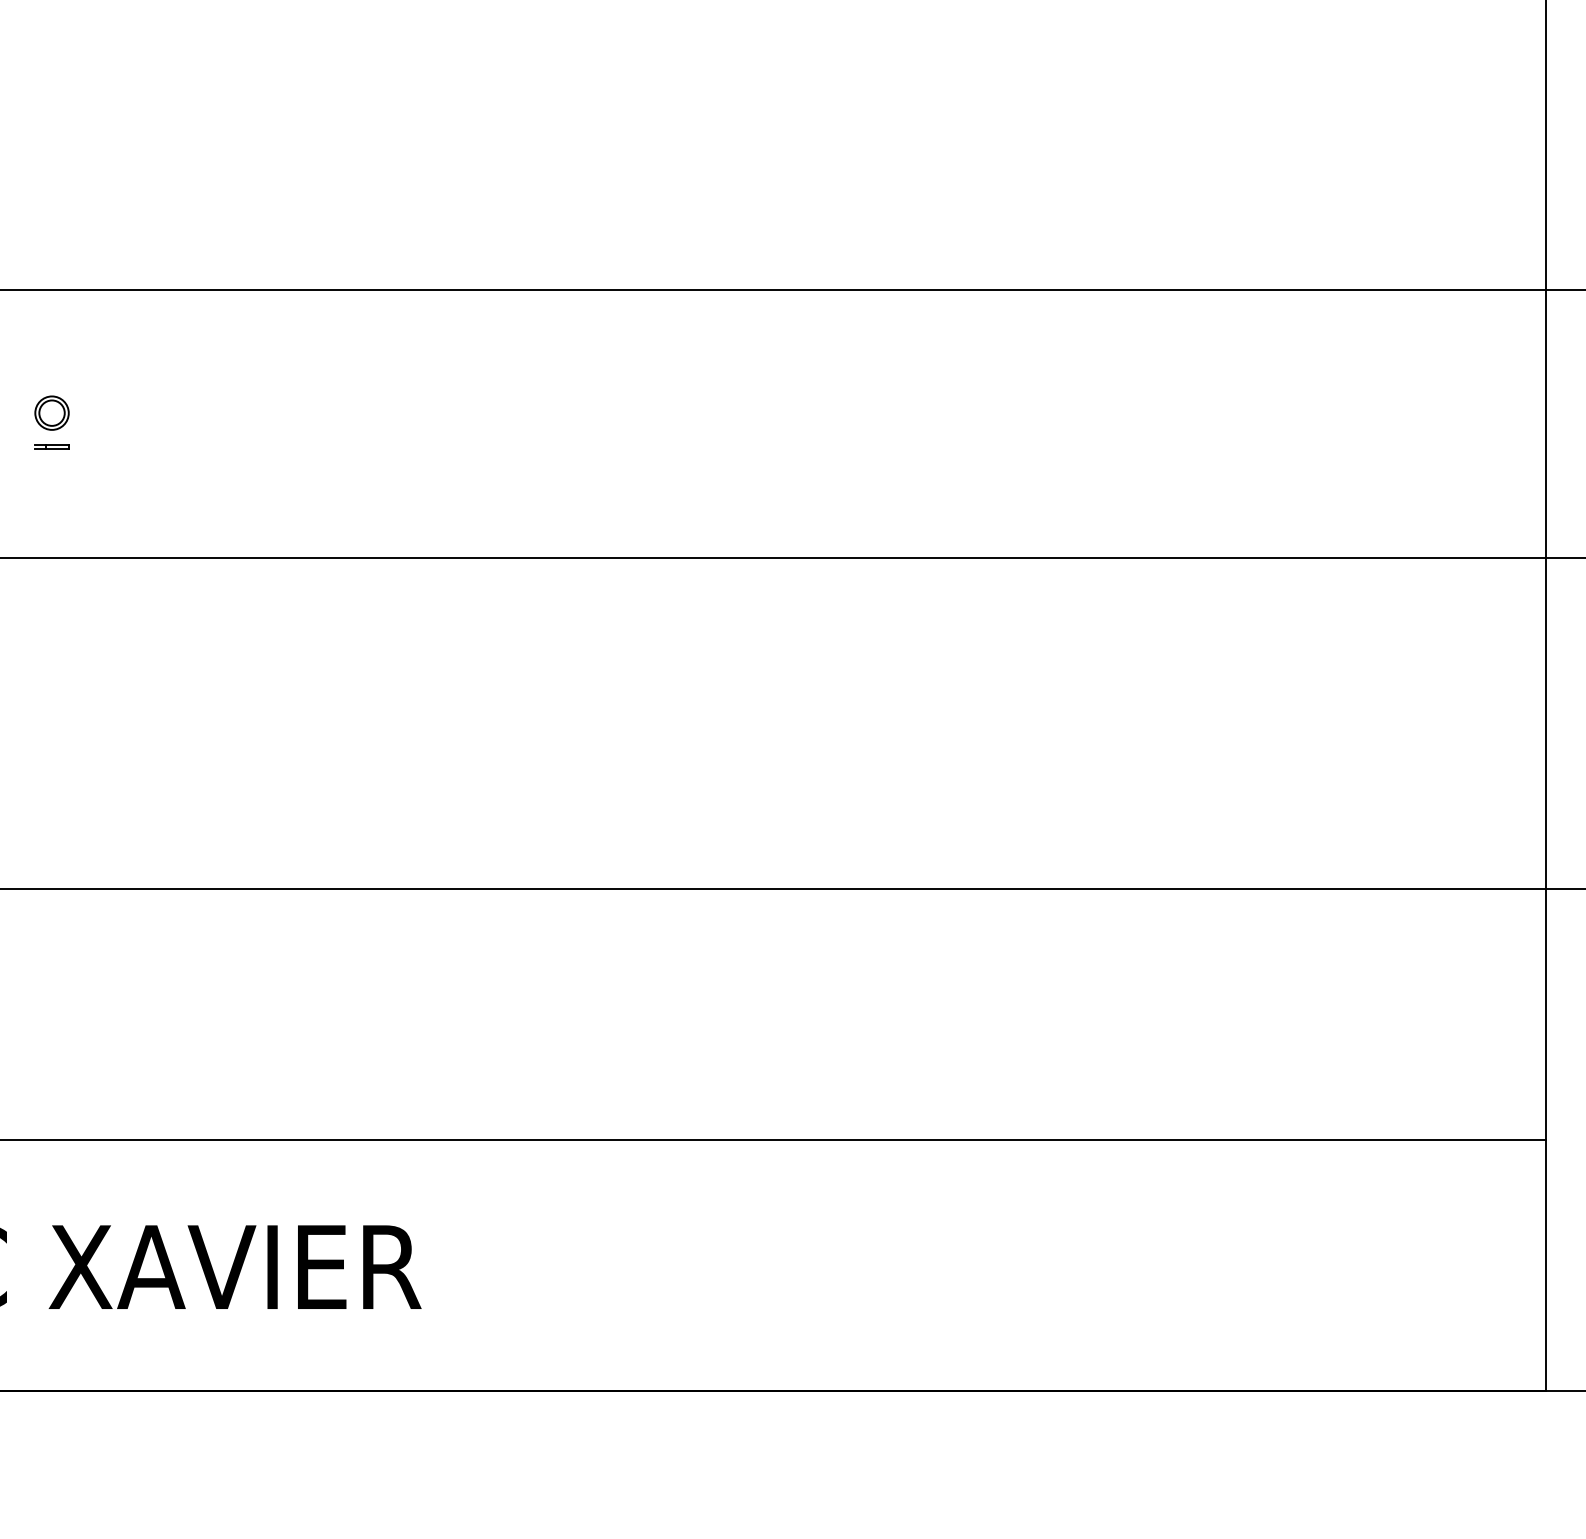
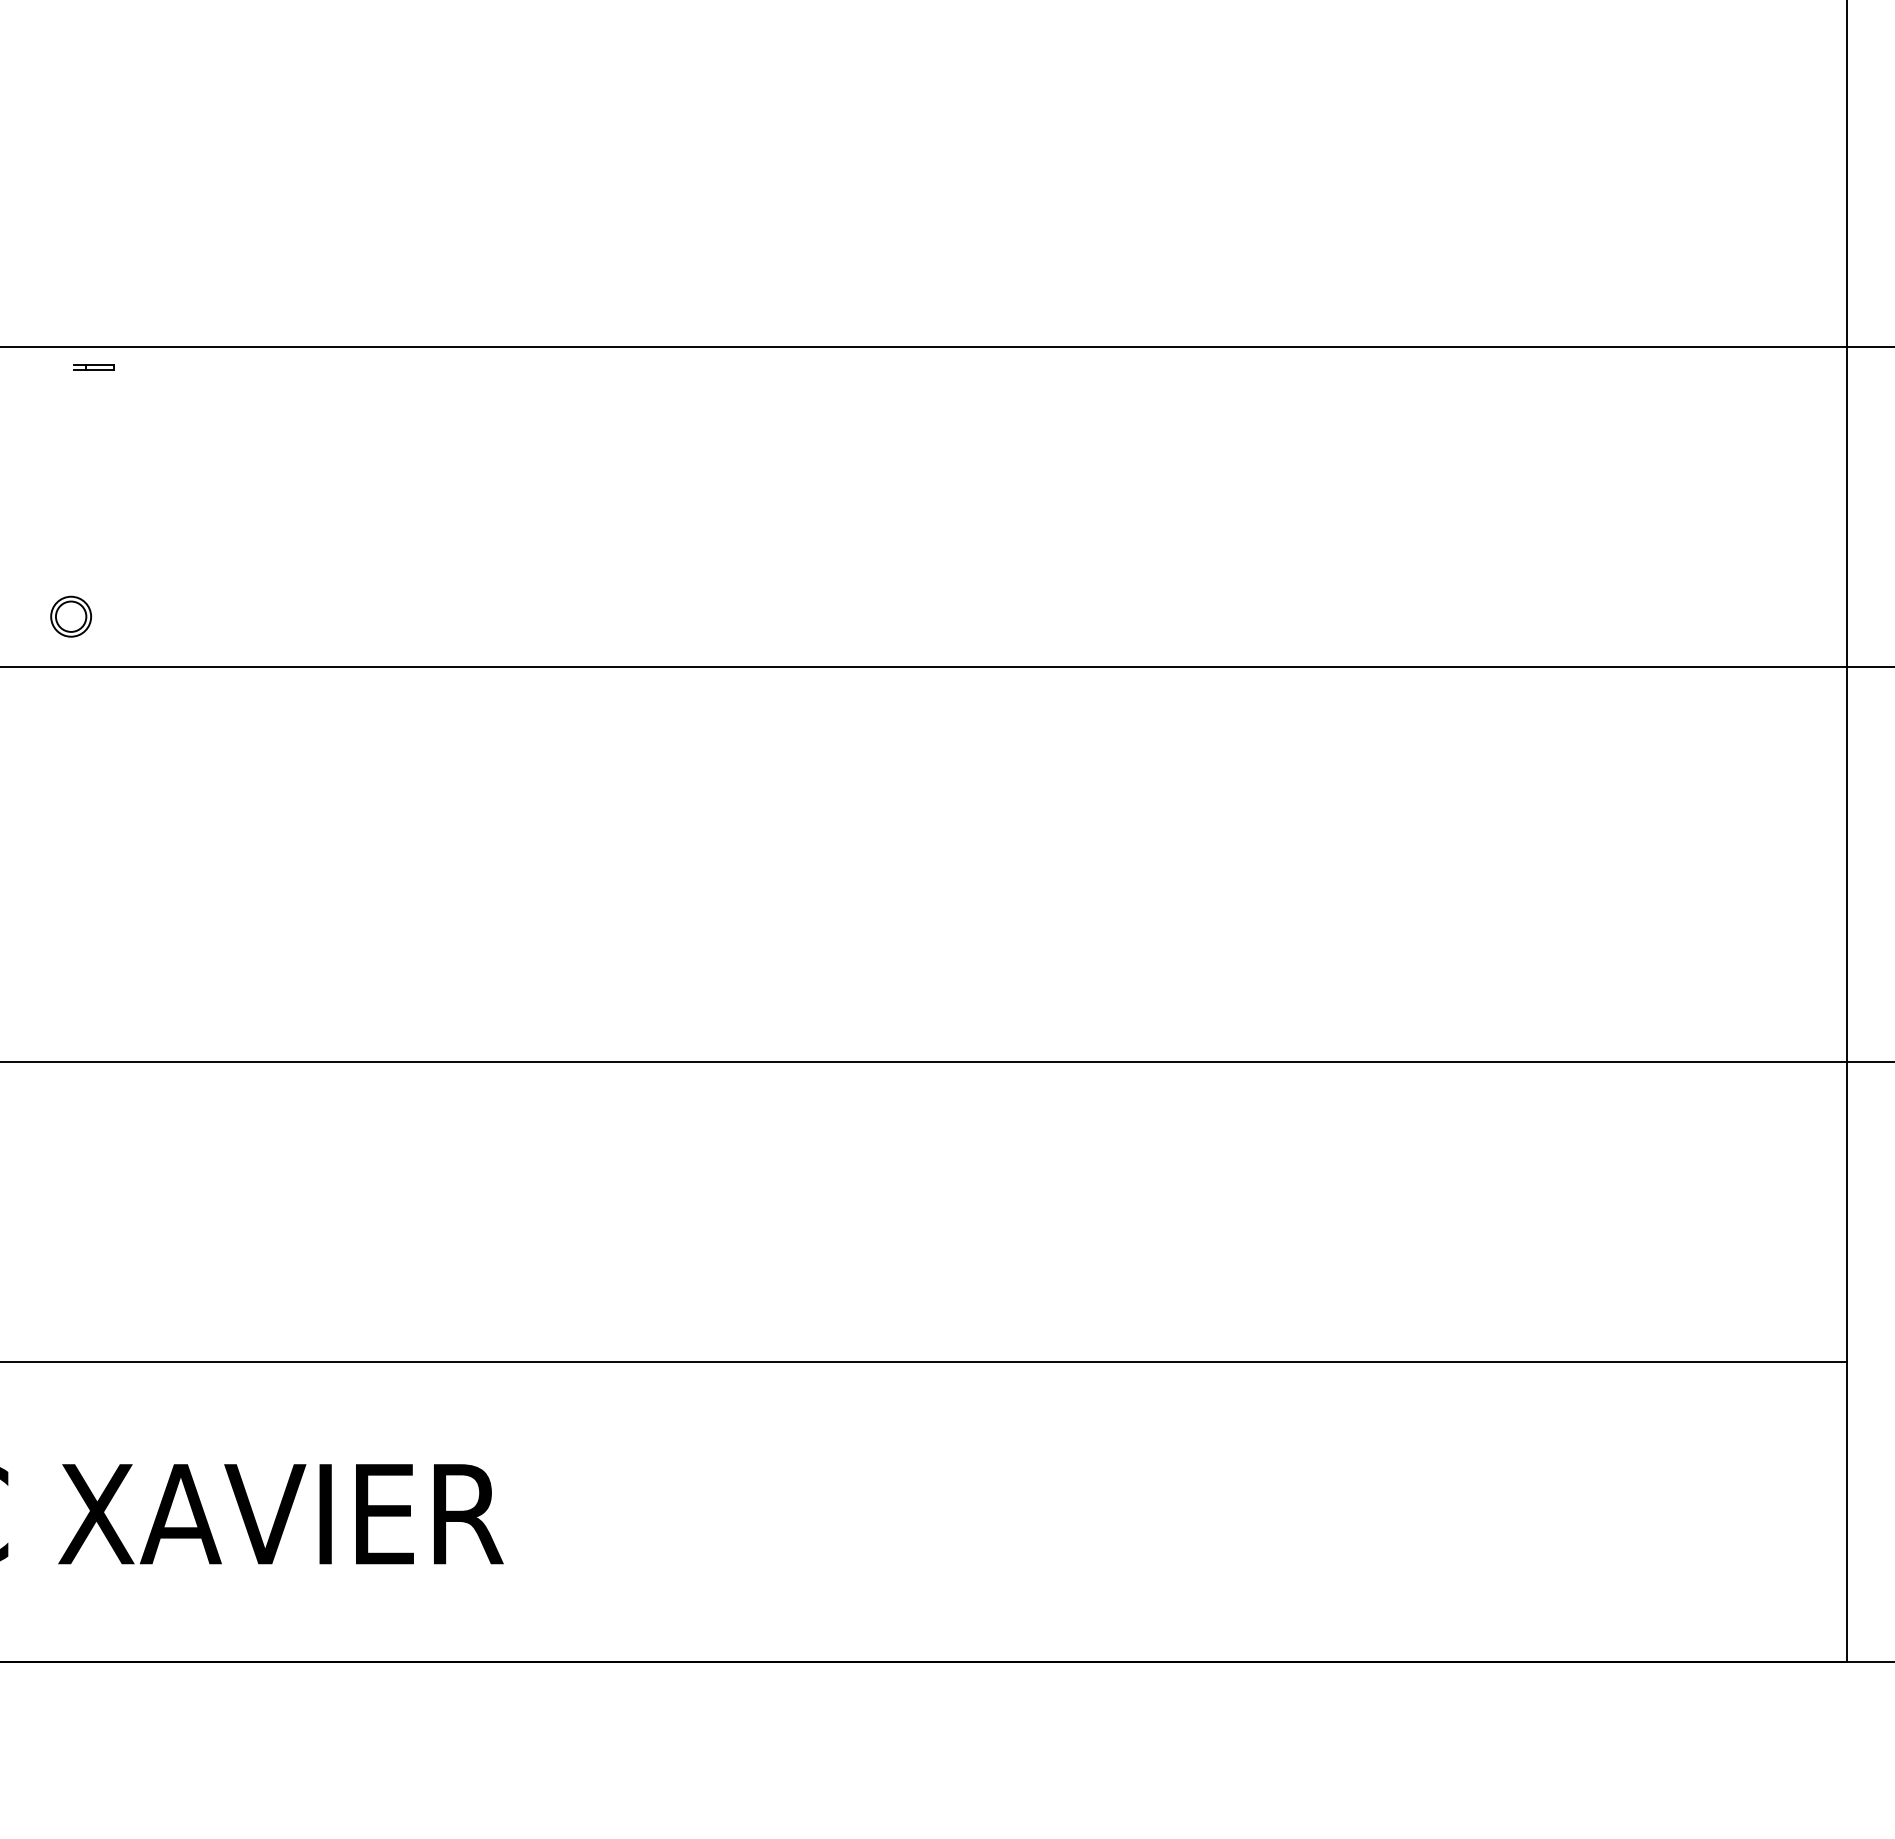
part: (51, 412) -> (70, 616), moved
part: (51, 446) -> (93, 367), moved

